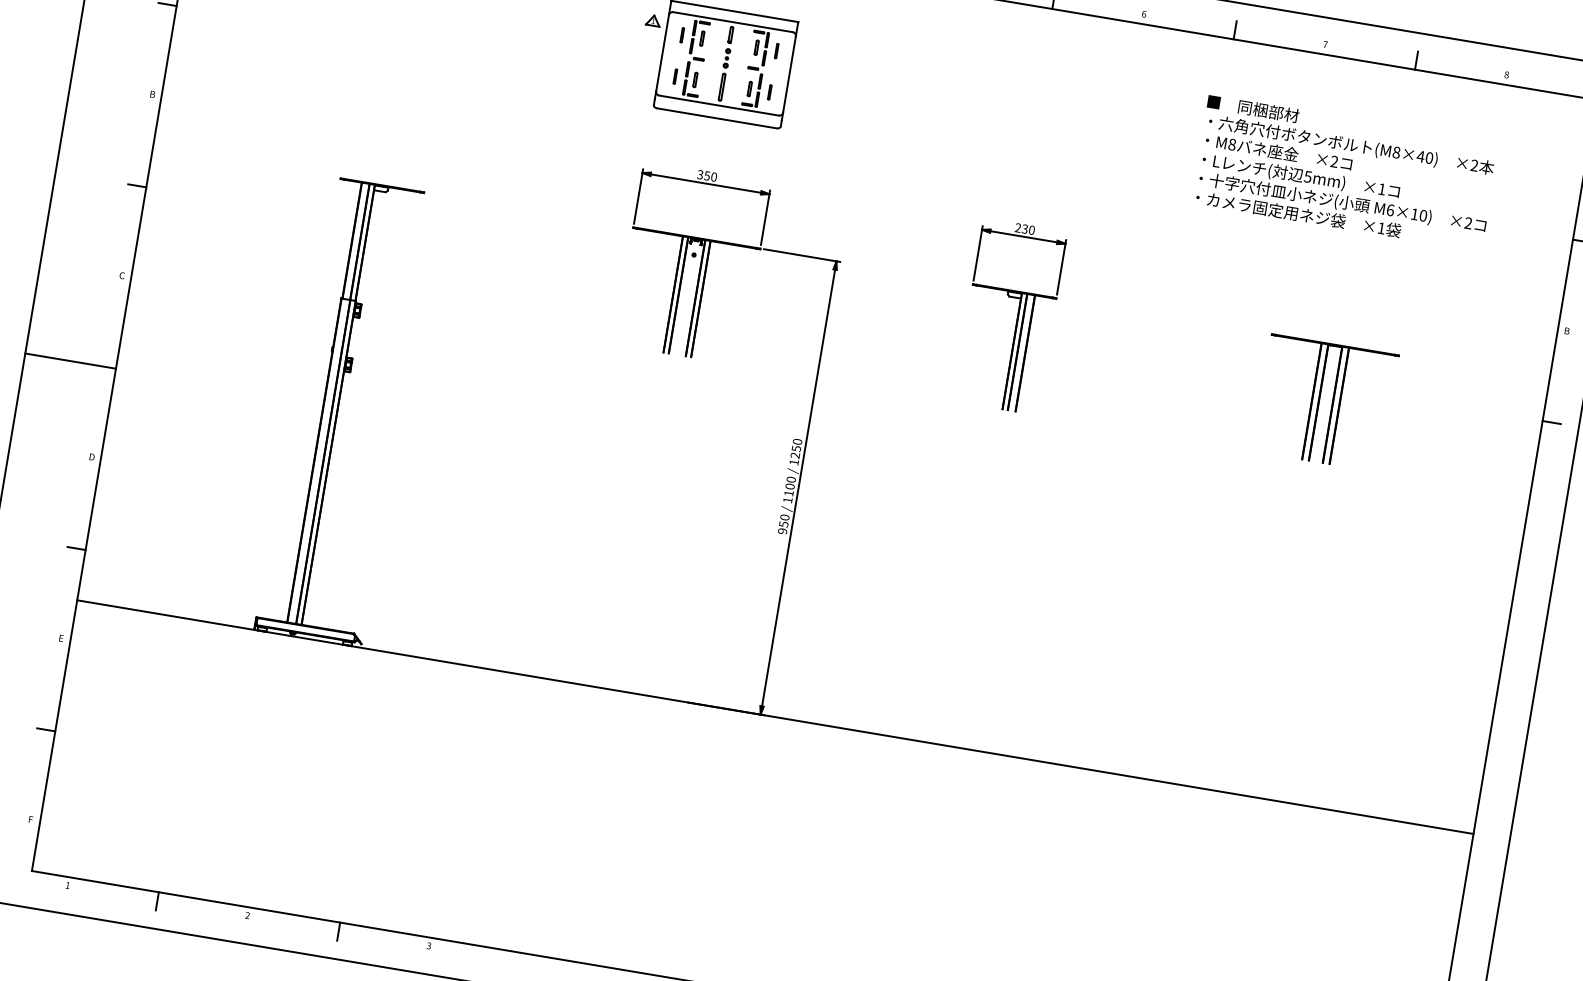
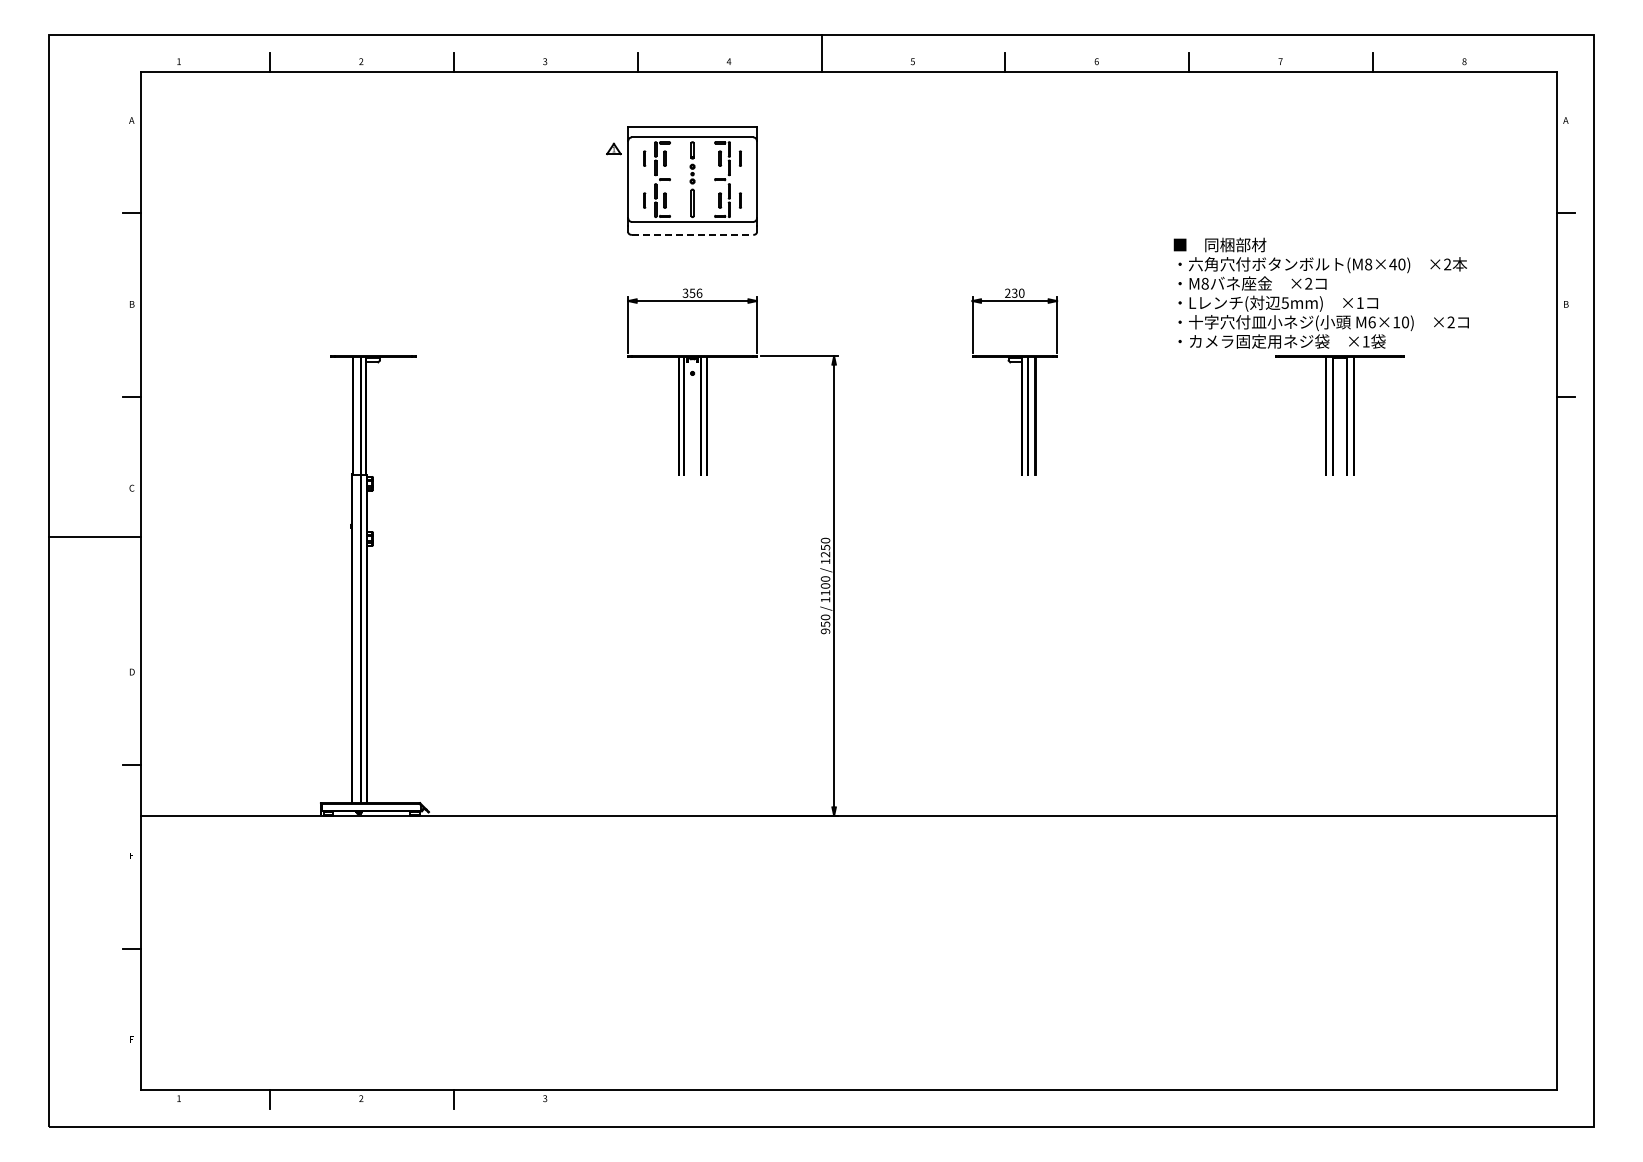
line: (716, 117) -> (692, 234), solid -> dashed
text: (1344, 172) -> (1320, 292), moved
text: (714, 176) -> (699, 292), 350 -> 356
line: (70, 361) -> (95, 537), moved

